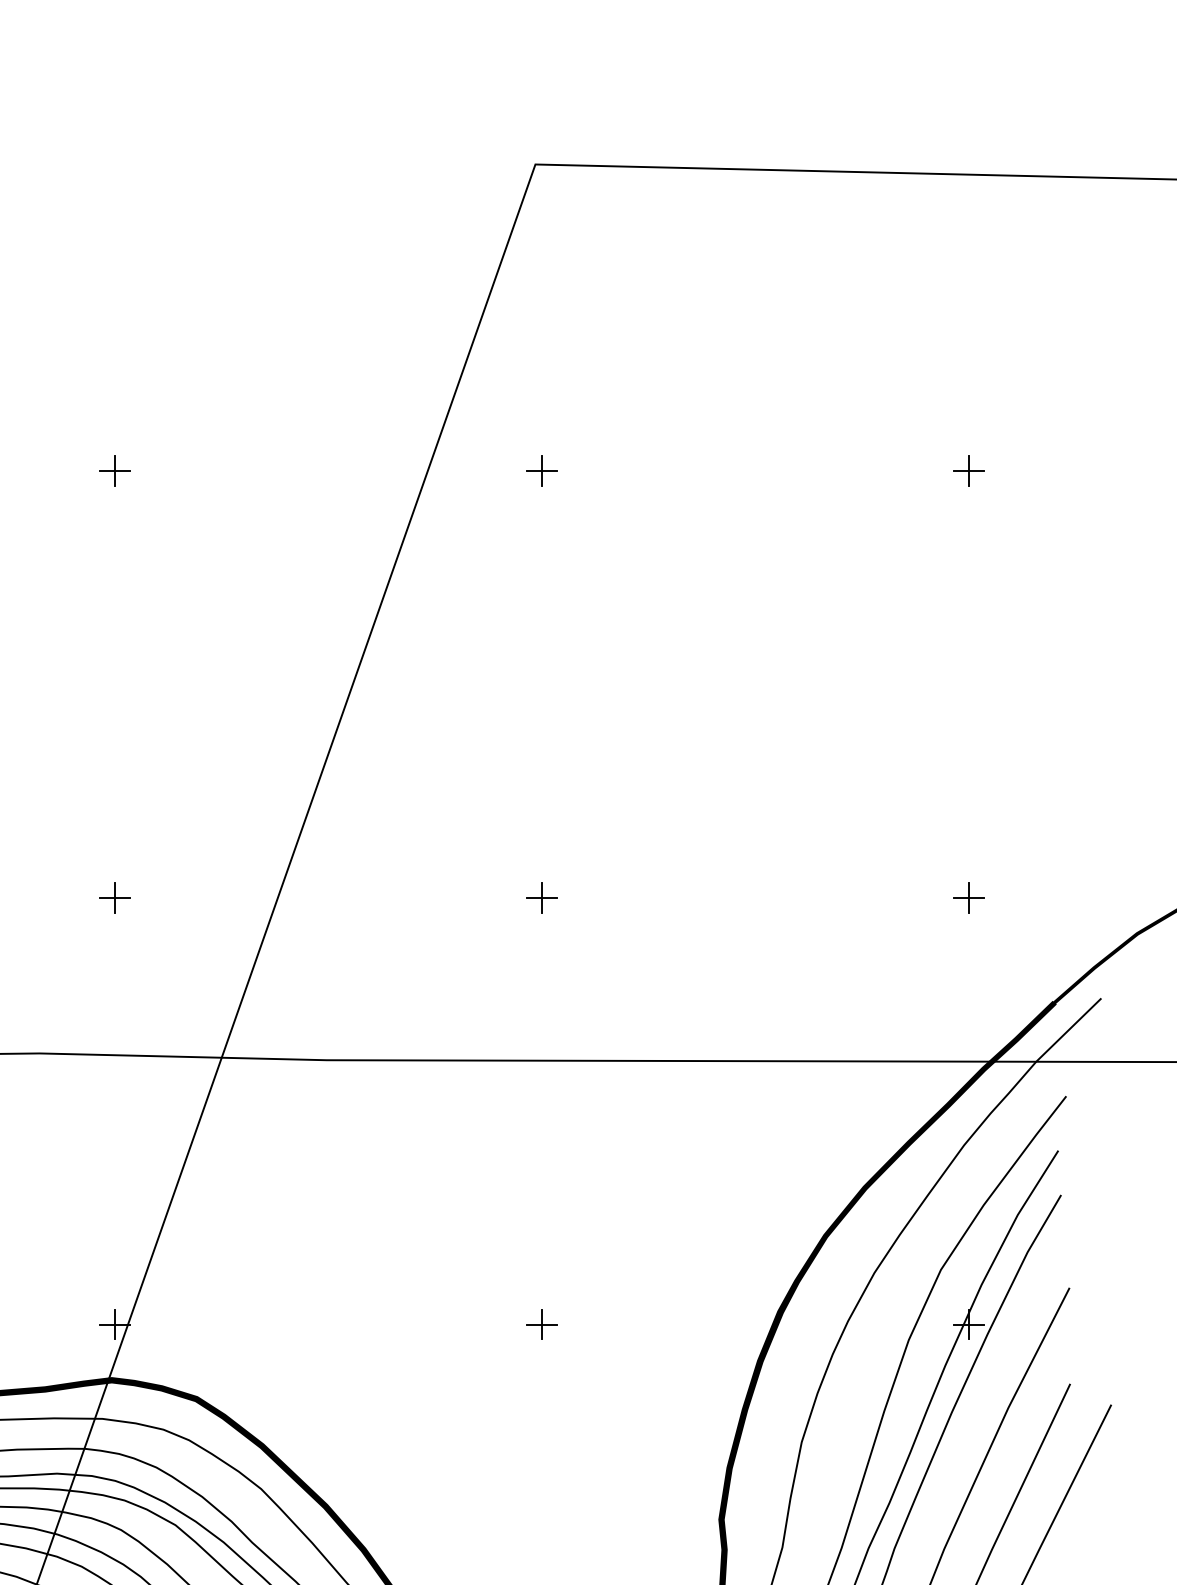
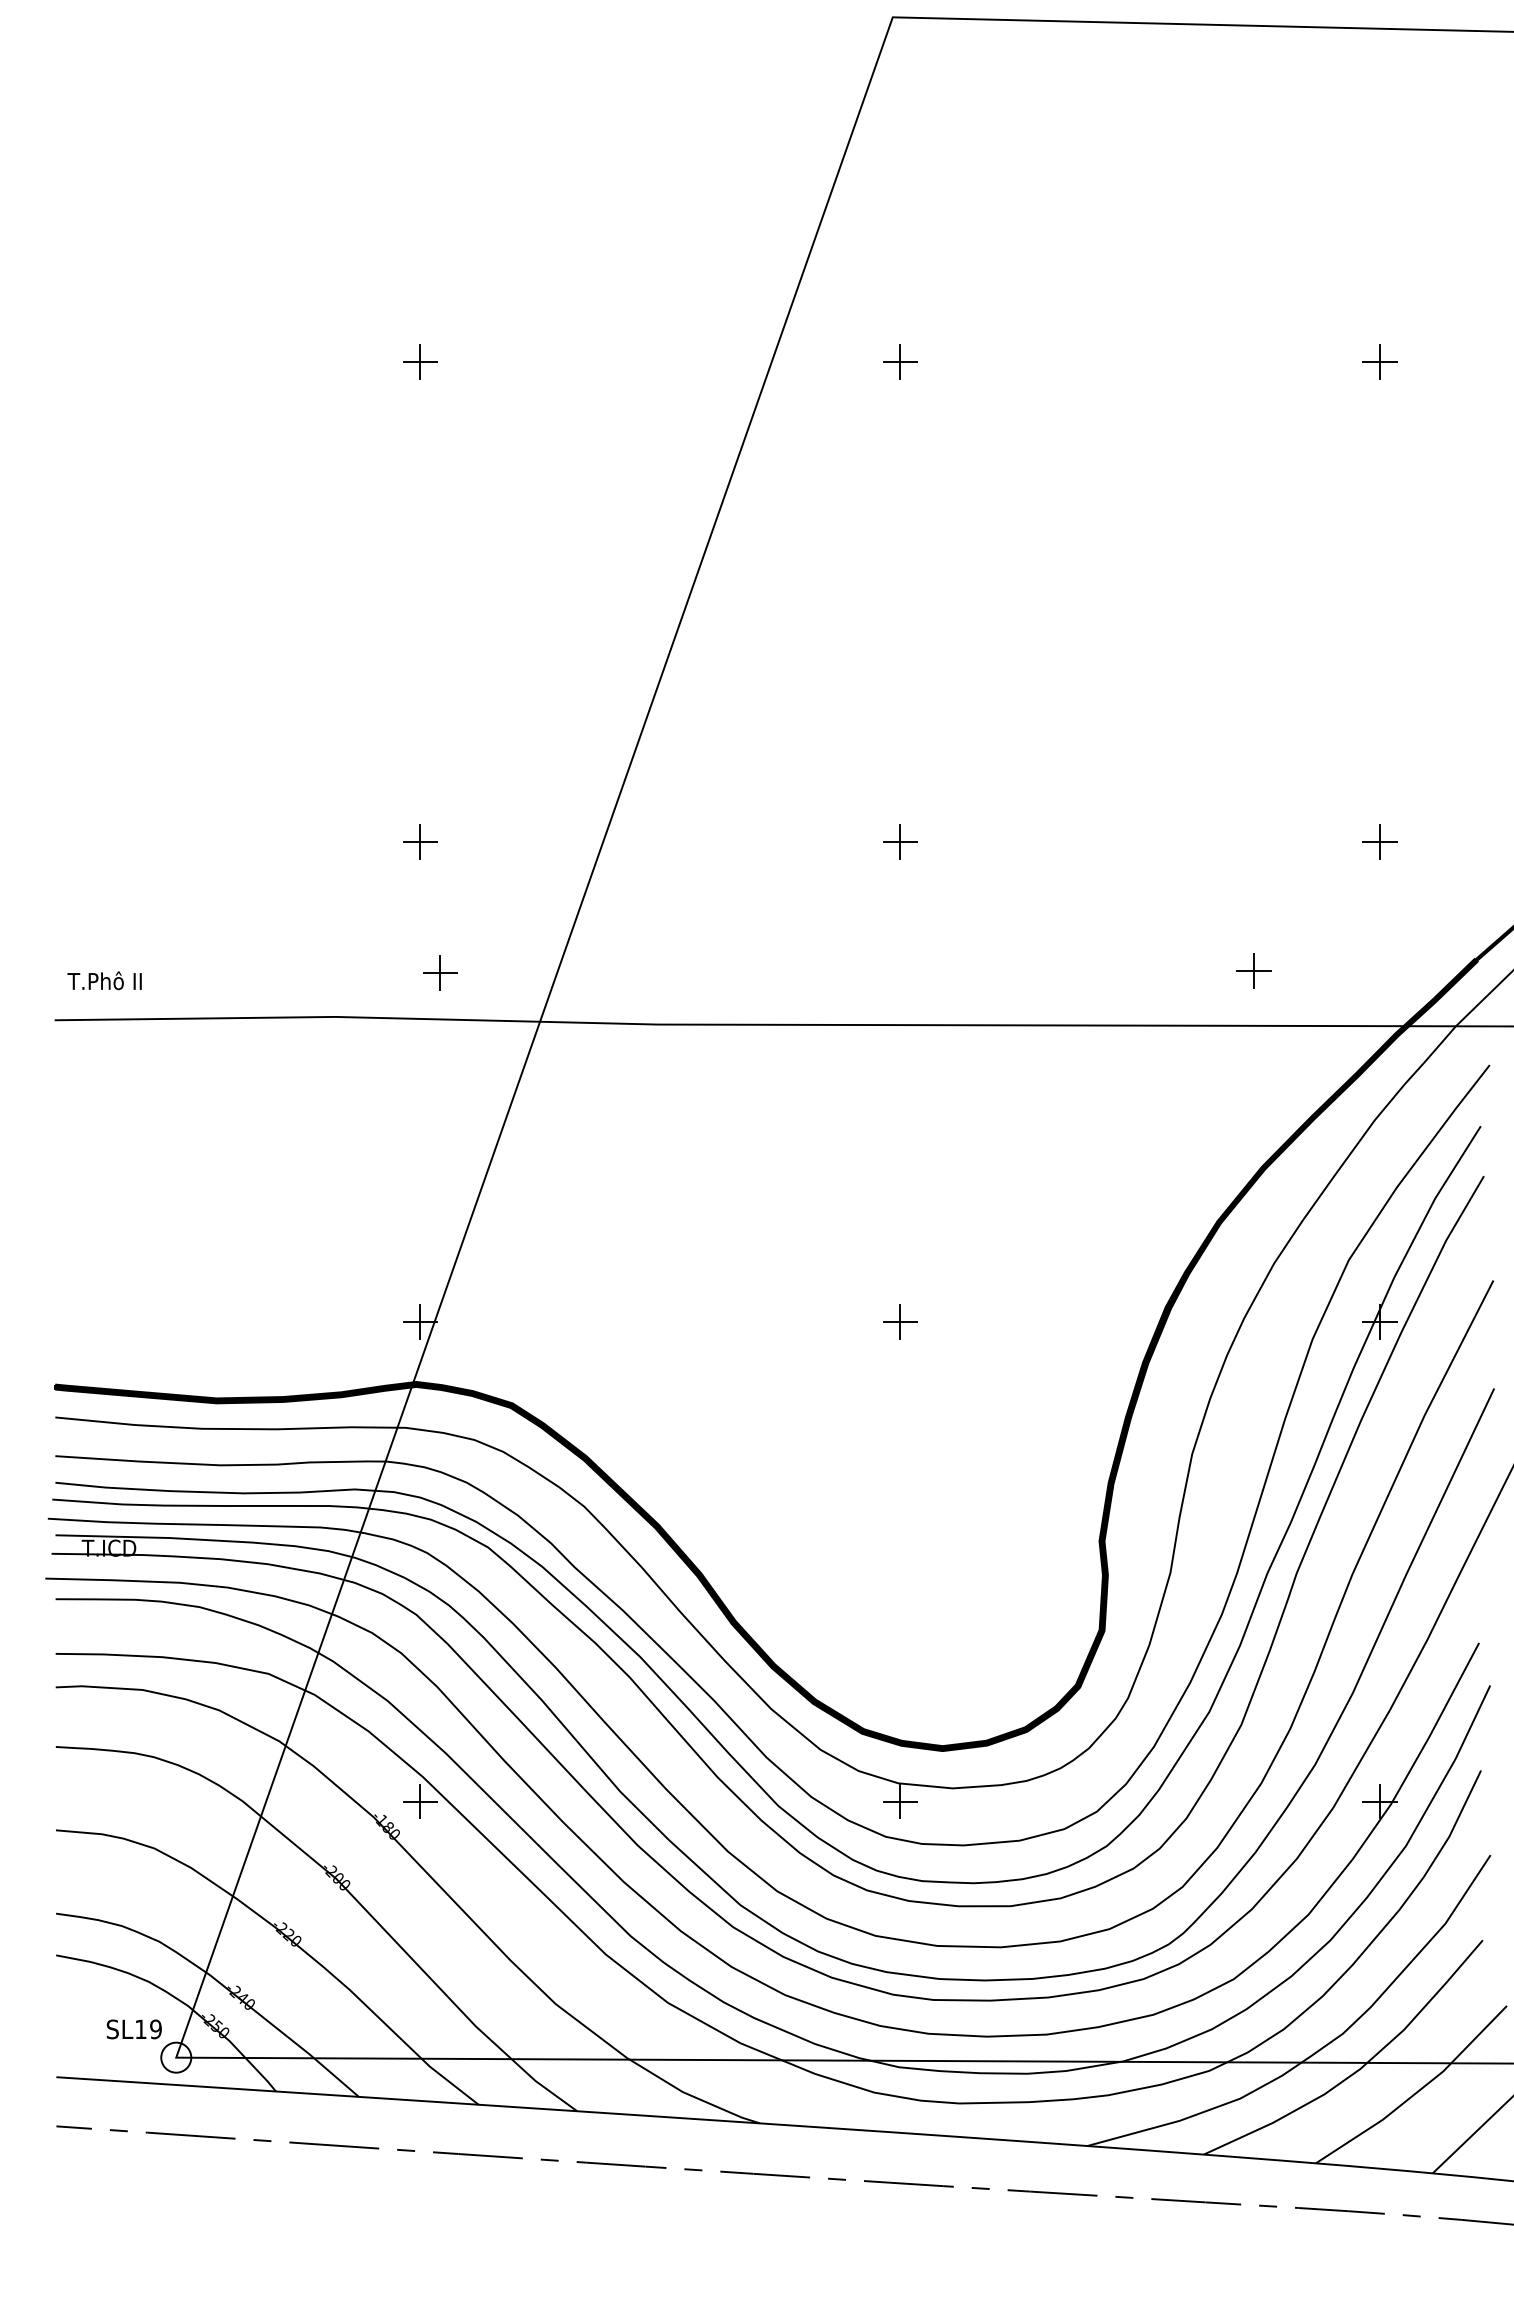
part: (856, 1012) -> (1253, 970), added
part: (133, 1013) -> (440, 972), added

